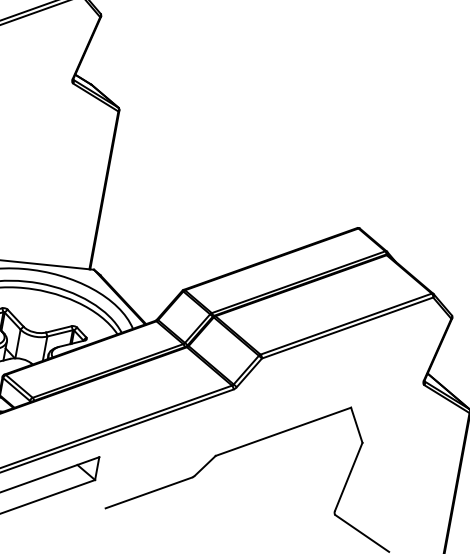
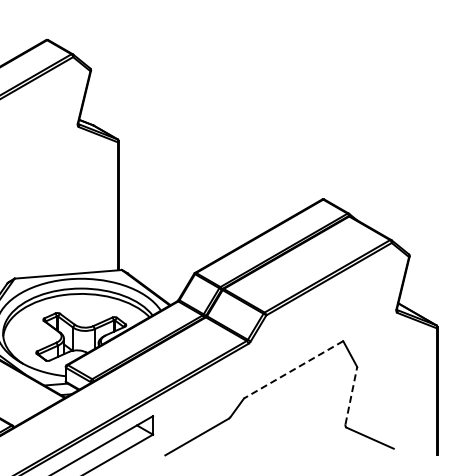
line: (283, 432) -> (293, 370), solid -> dashed
line: (348, 476) -> (351, 395), solid -> dashed

